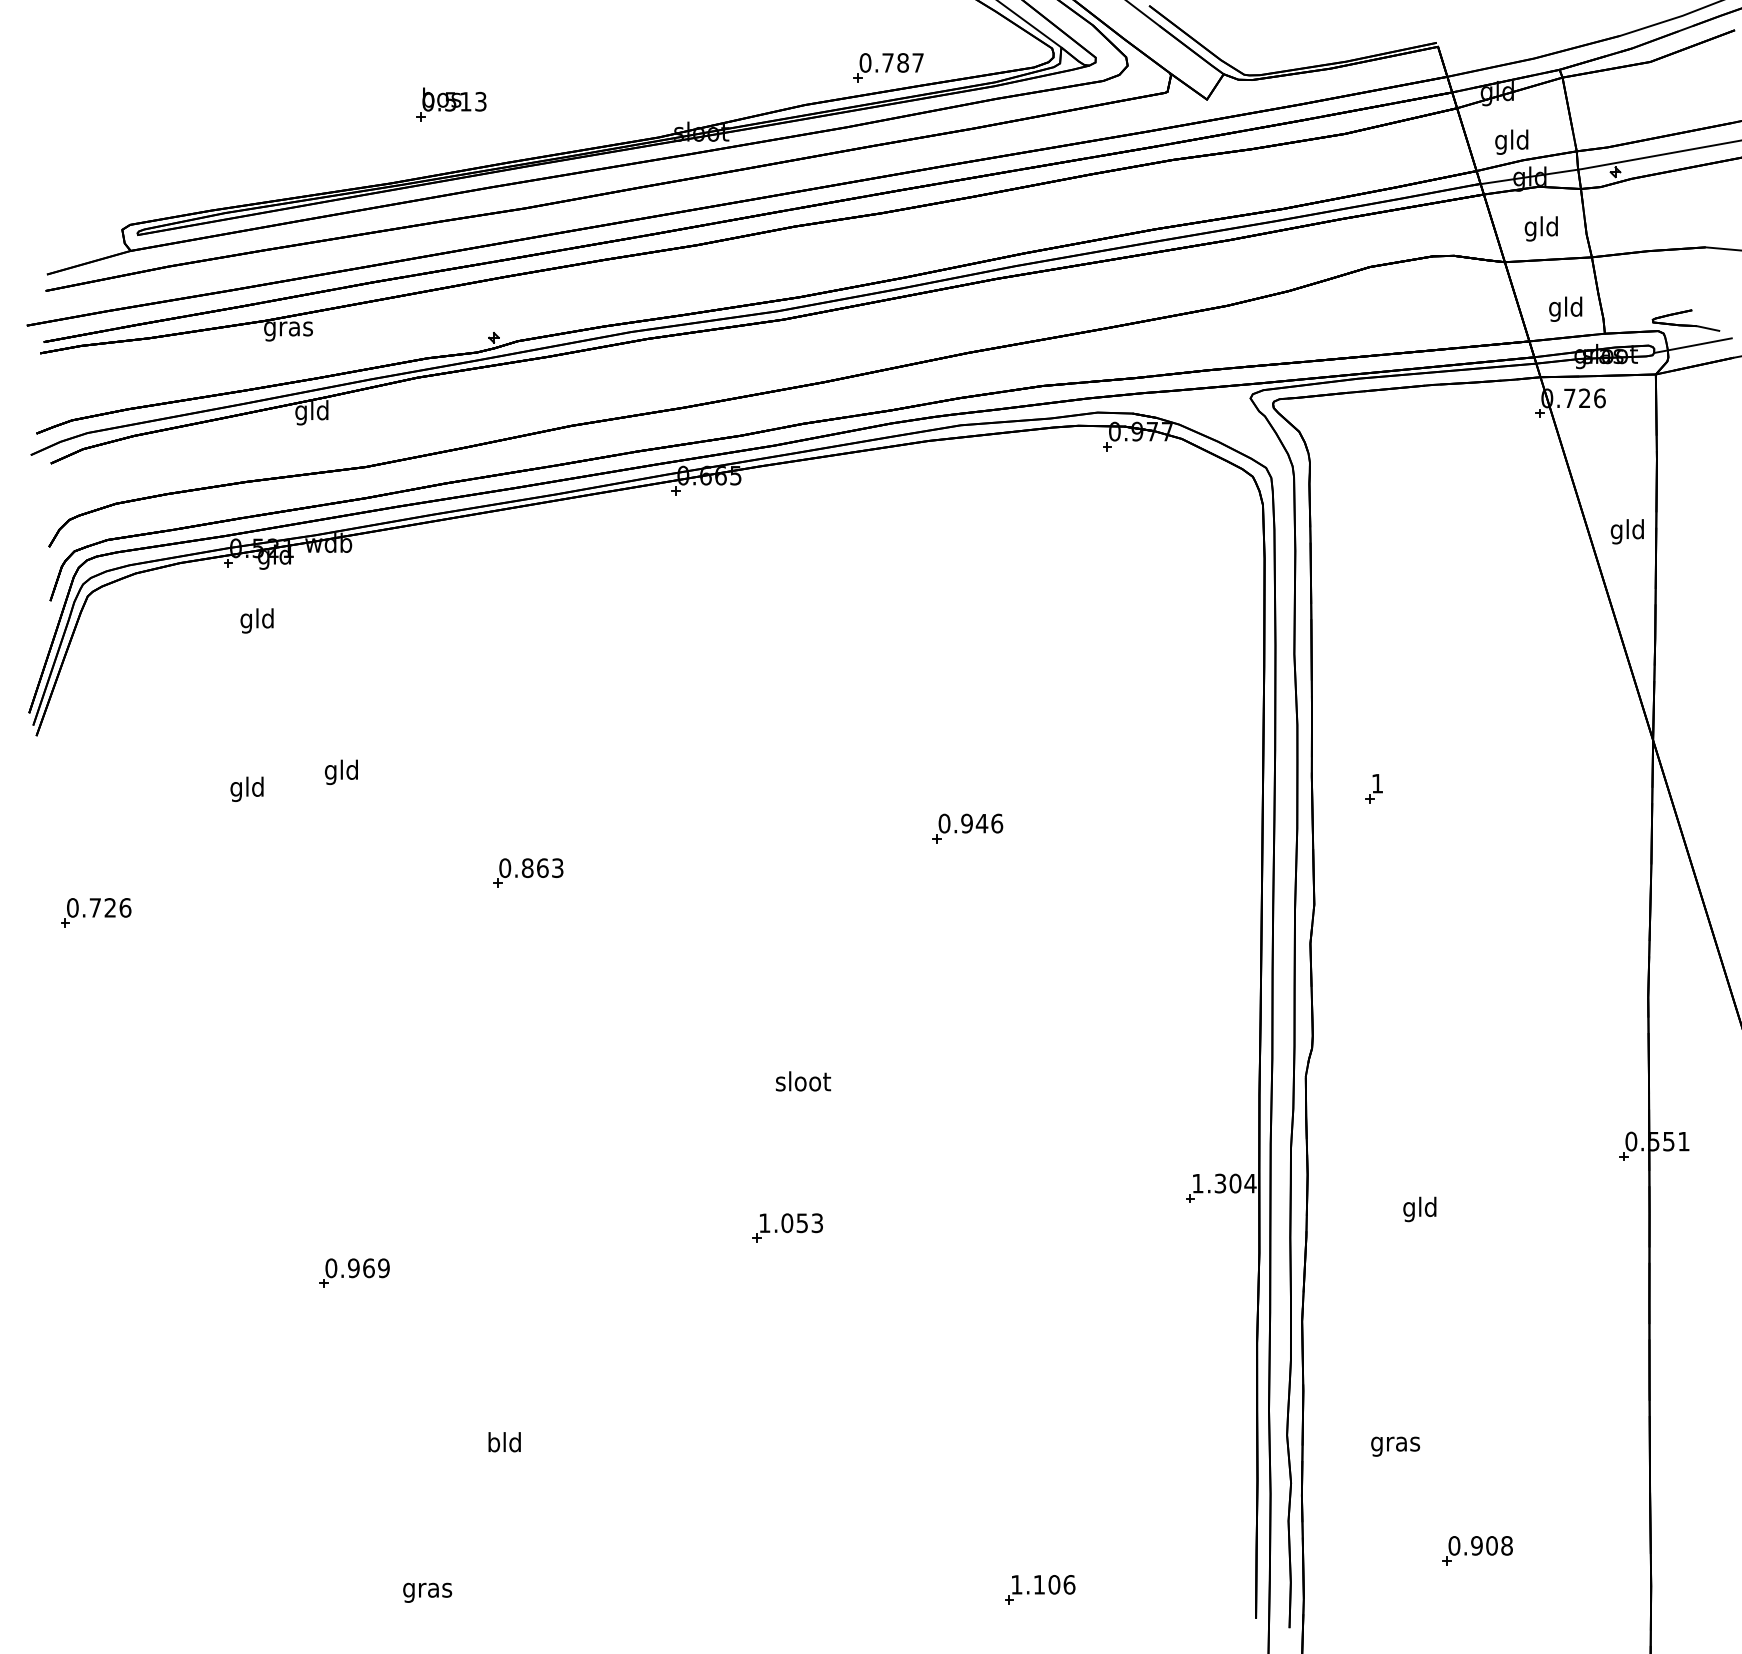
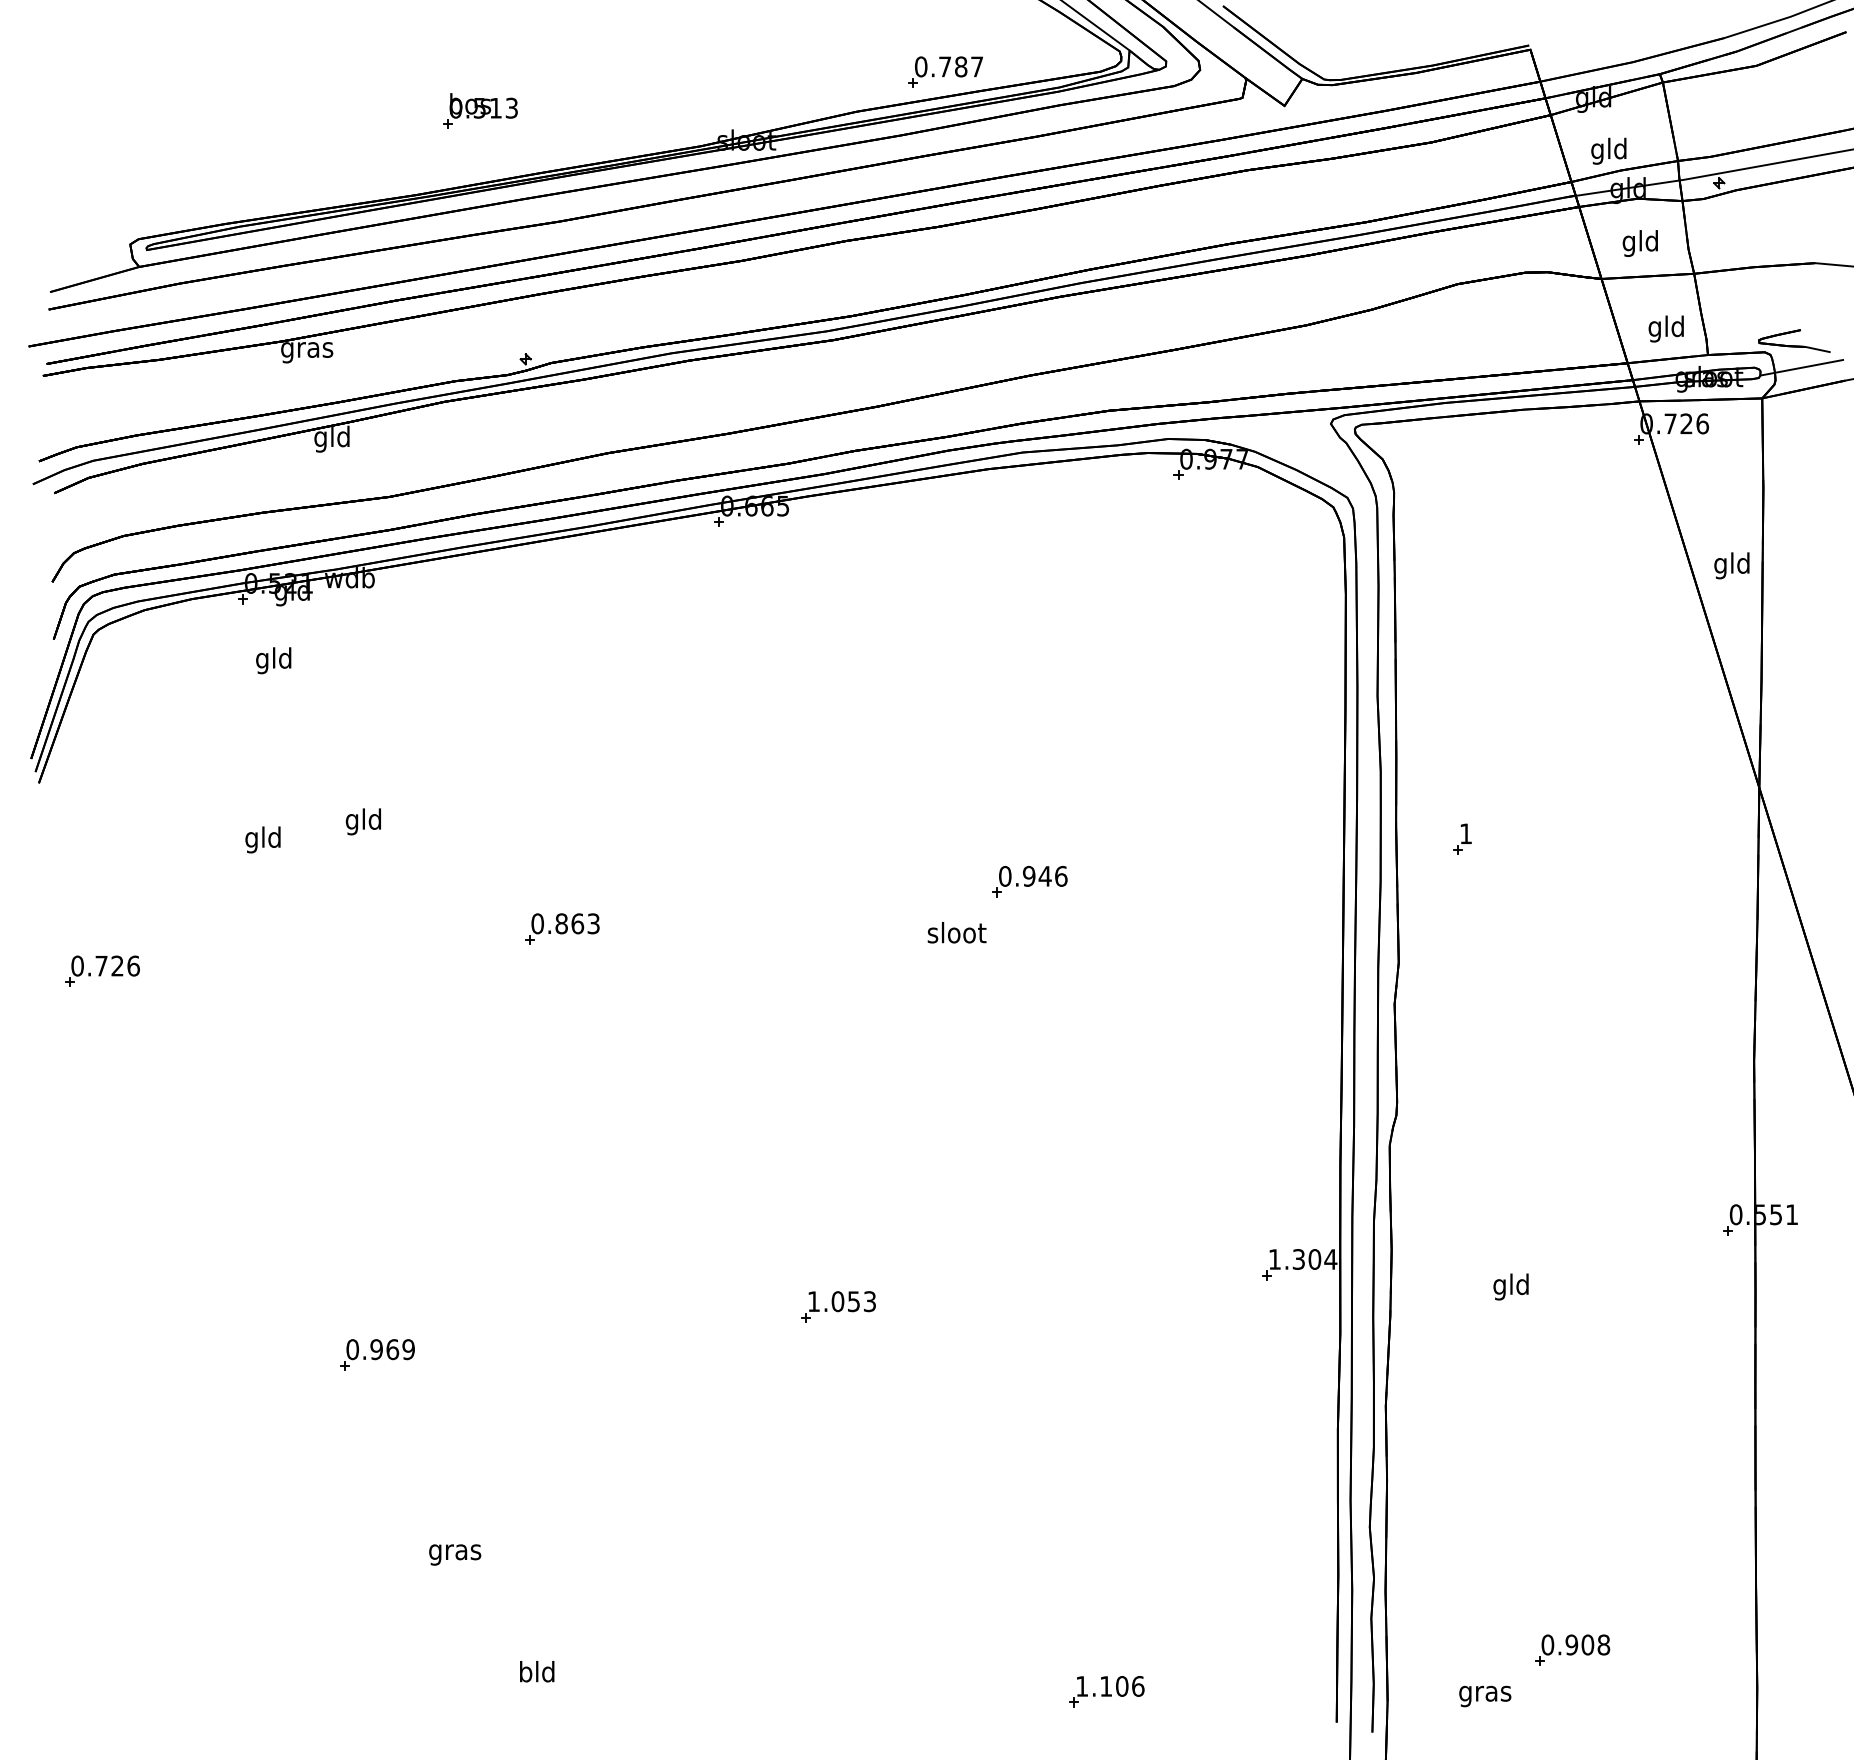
text: (802, 1081) -> (956, 932), moved
text: (504, 1442) -> (537, 1671), moved
text: (1395, 1446) -> (1485, 1696), moved
text: (427, 1592) -> (455, 1554), moved

